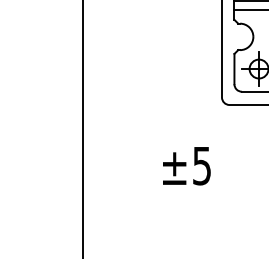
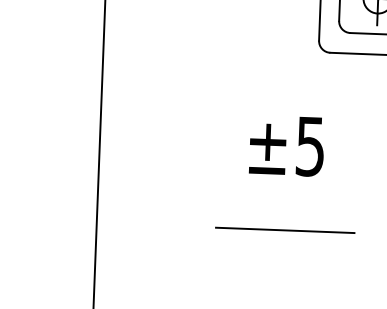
text: (186, 166) -> (286, 146), moved
line: (204, 220) -> (284, 230), added

